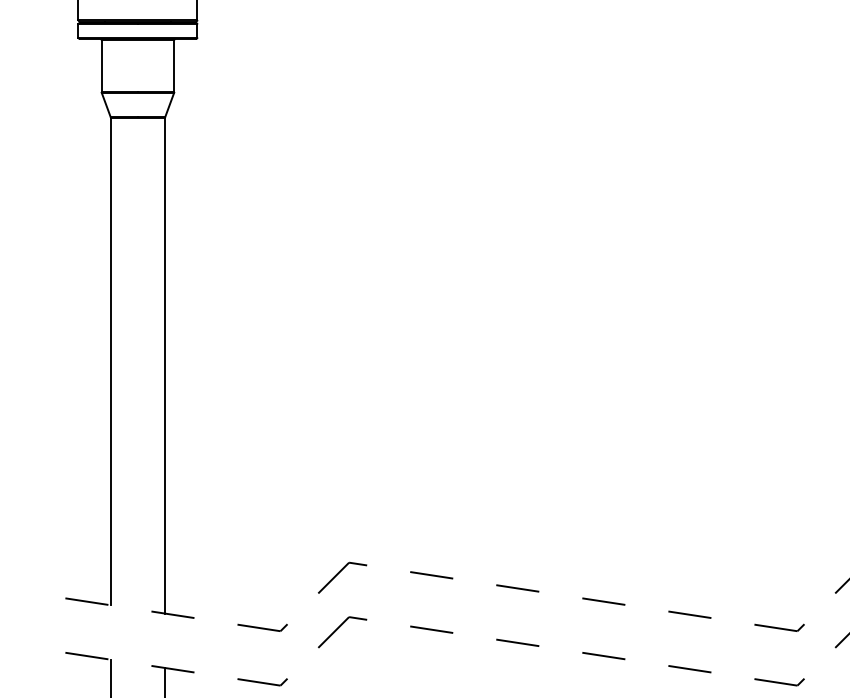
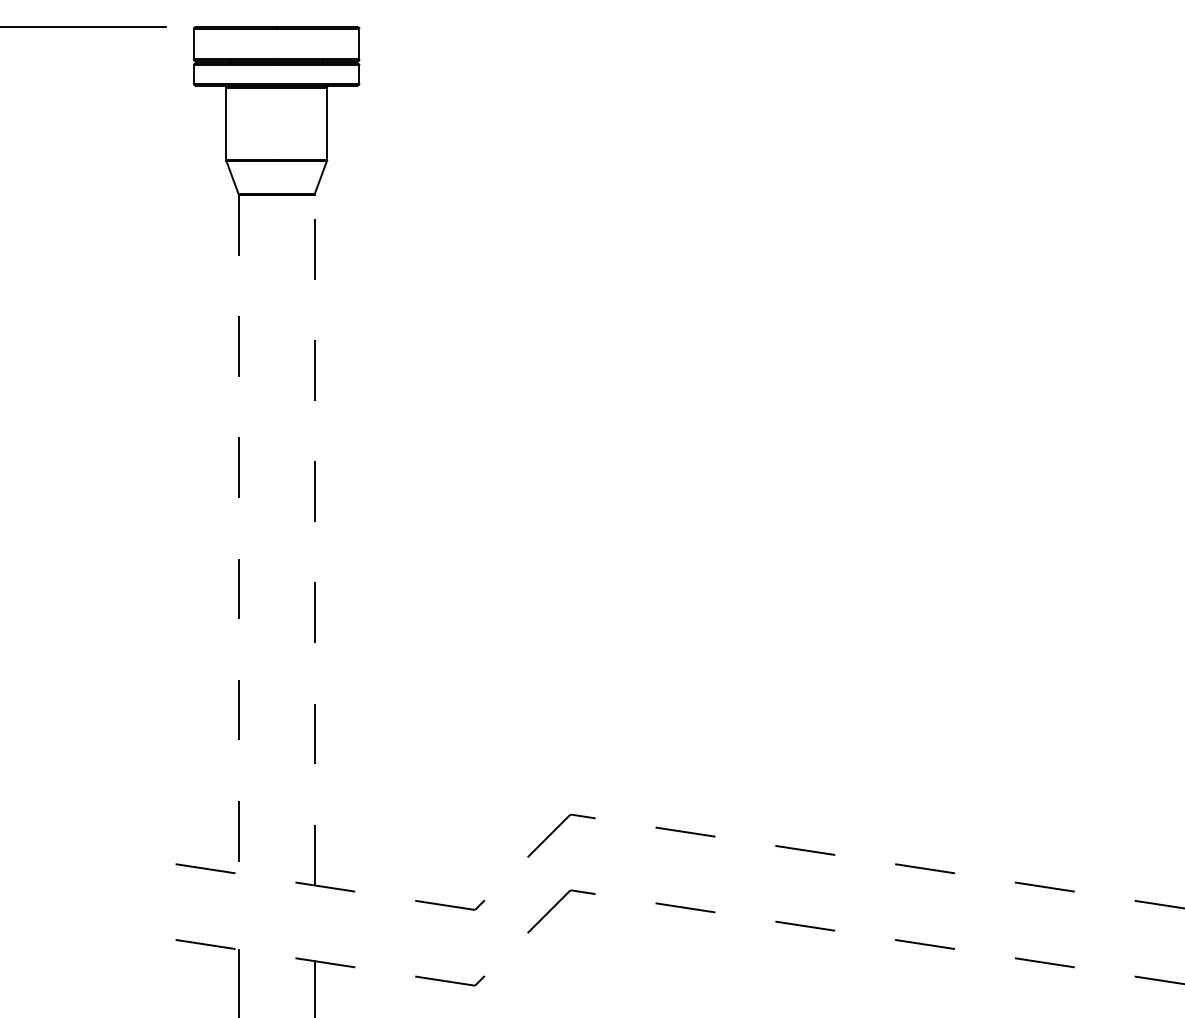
line: (110, 361) -> (238, 534), solid -> dashed
line: (165, 365) -> (314, 539), solid -> dashed

